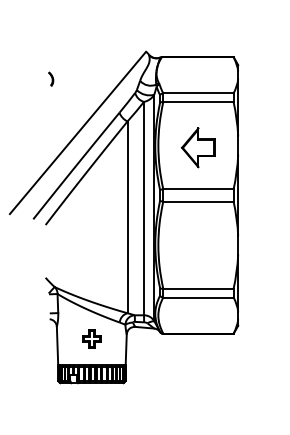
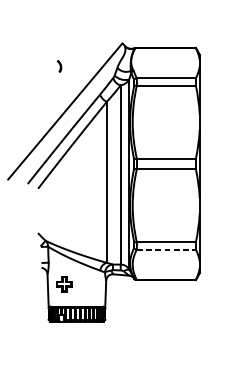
part: (51, 78) -> (59, 65), moved
part: (197, 147) -> (165, 123), removed
line: (198, 297) -> (166, 249), solid -> dashed
part: (91, 338) -> (64, 284), moved

